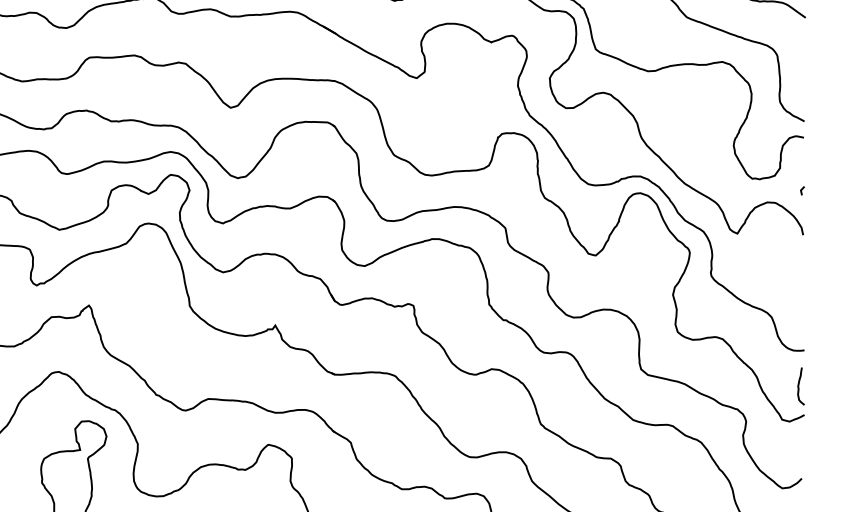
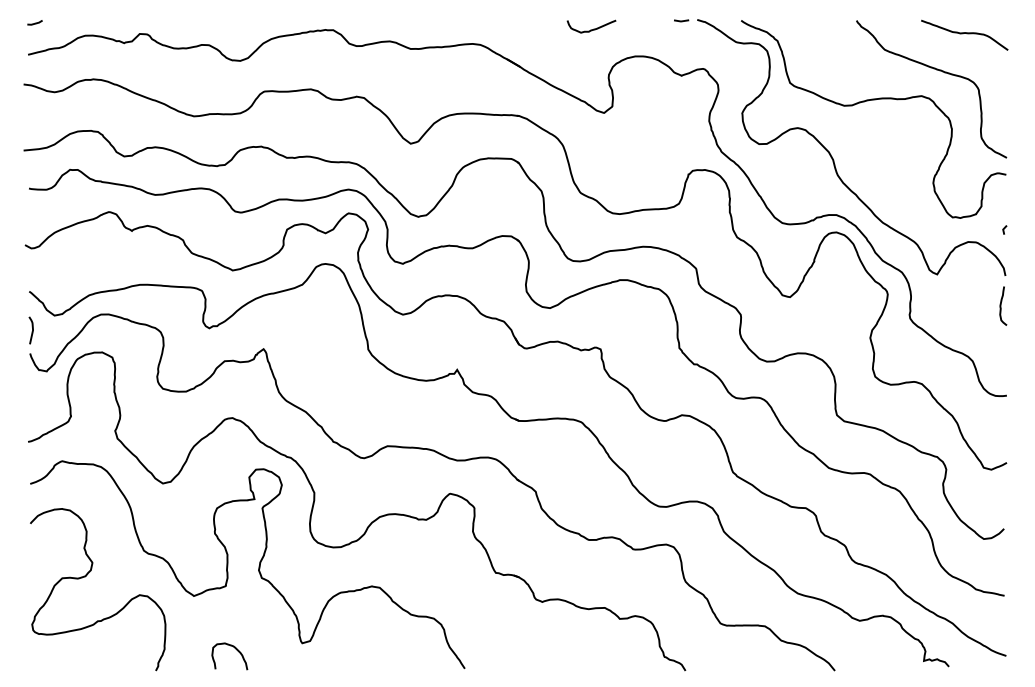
curve: (799, 385) -> (1001, 305), moved

